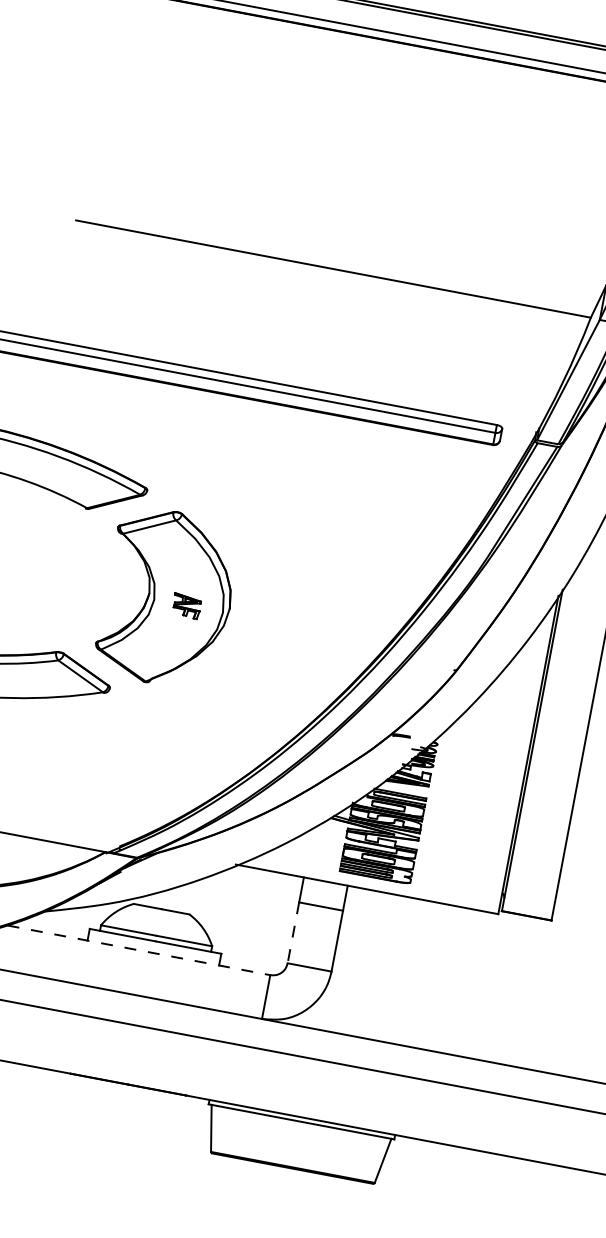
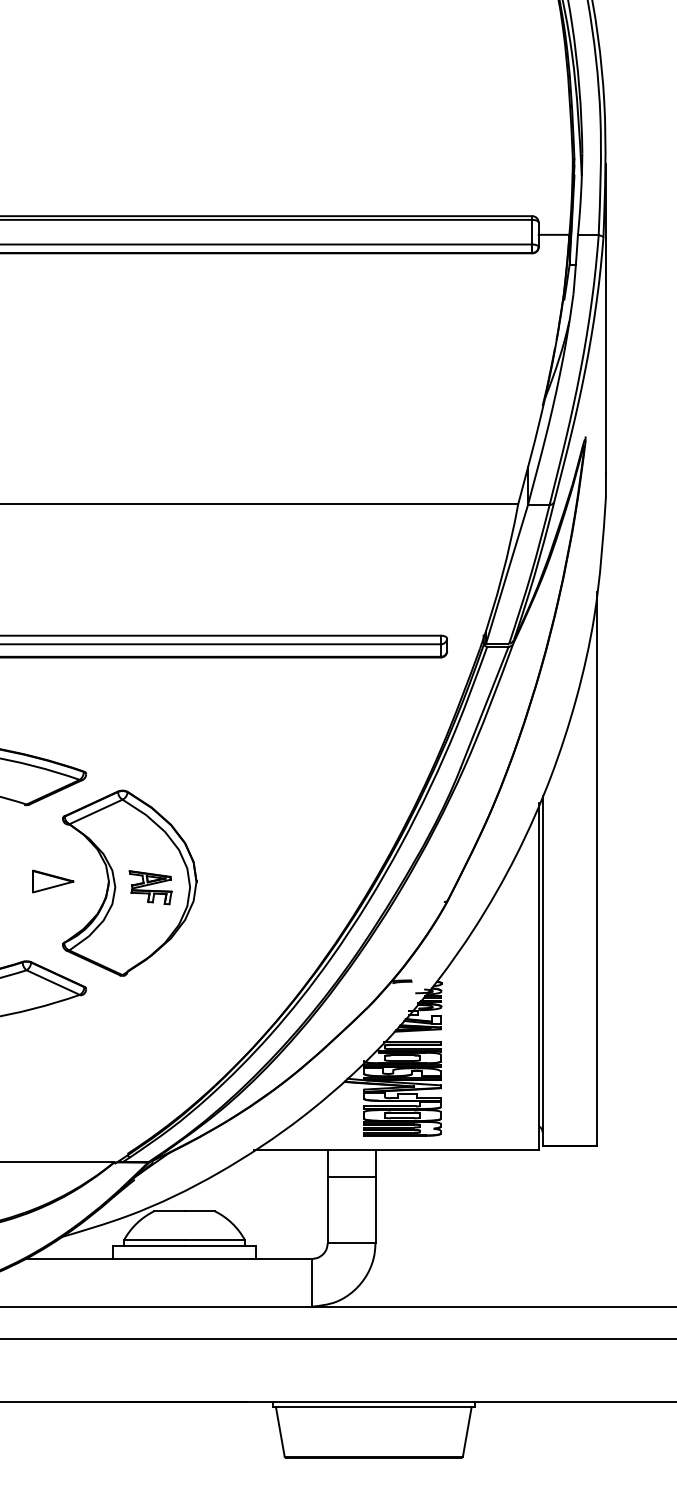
part: (98, 583) -> (53, 881), added
part: (186, 605) -> (150, 887), size x1.43
line: (293, 933) -> (327, 1210), dashed -> solid
line: (139, 950) -> (169, 1258), dashed -> solid

